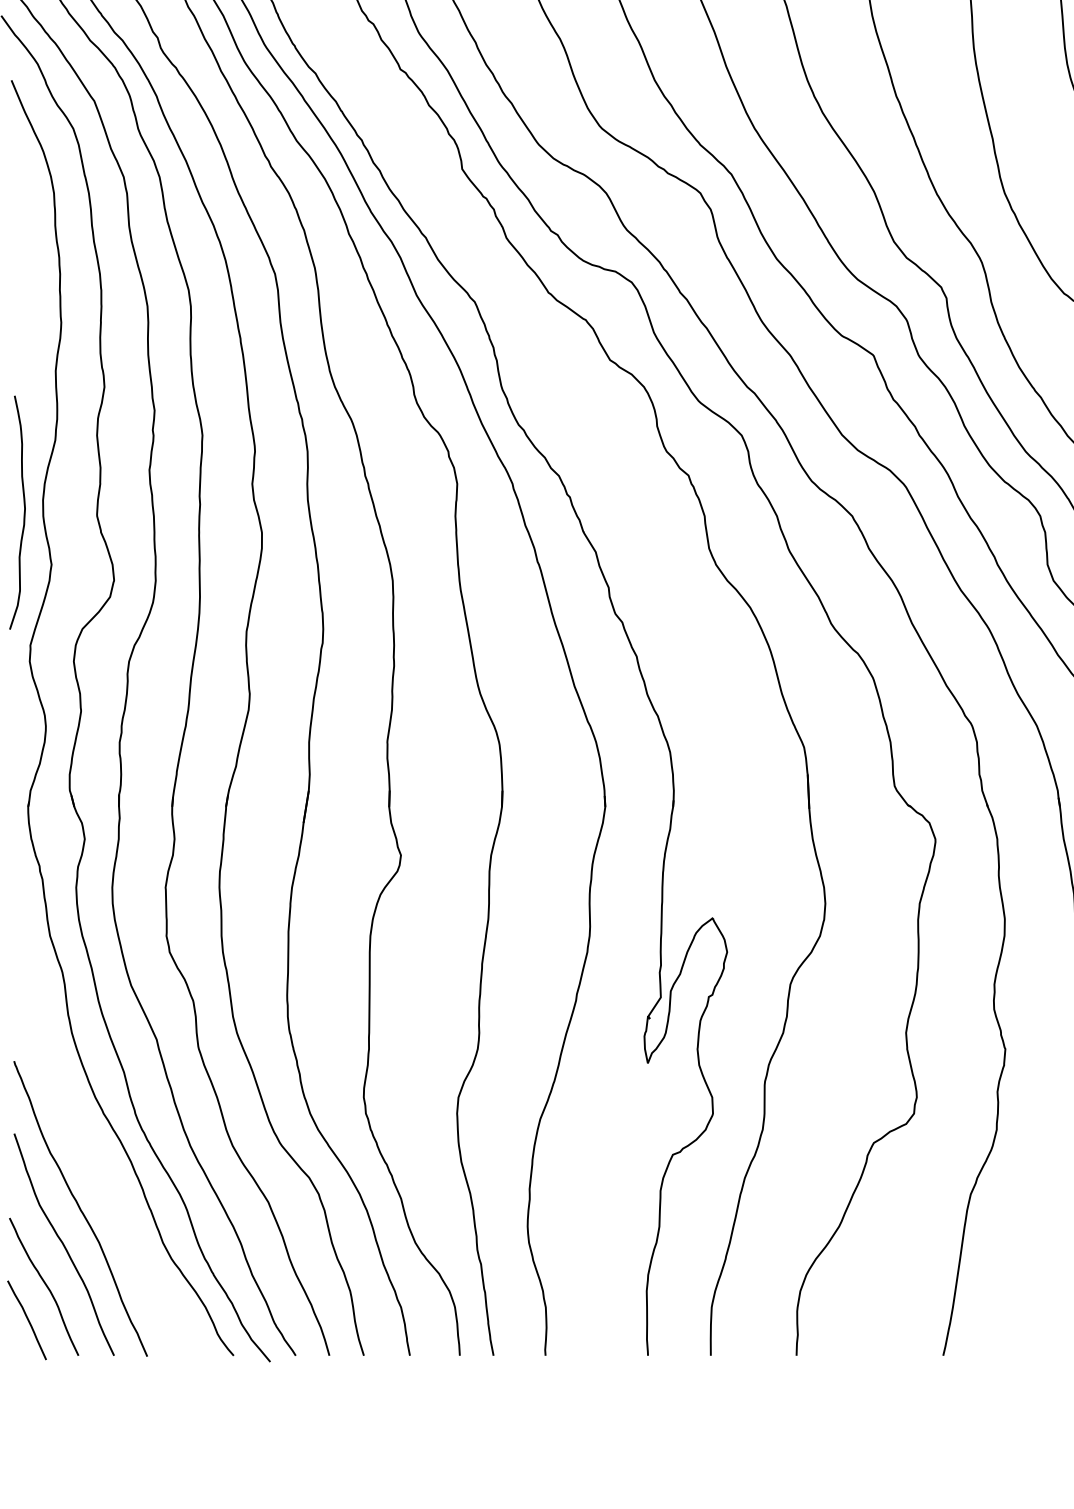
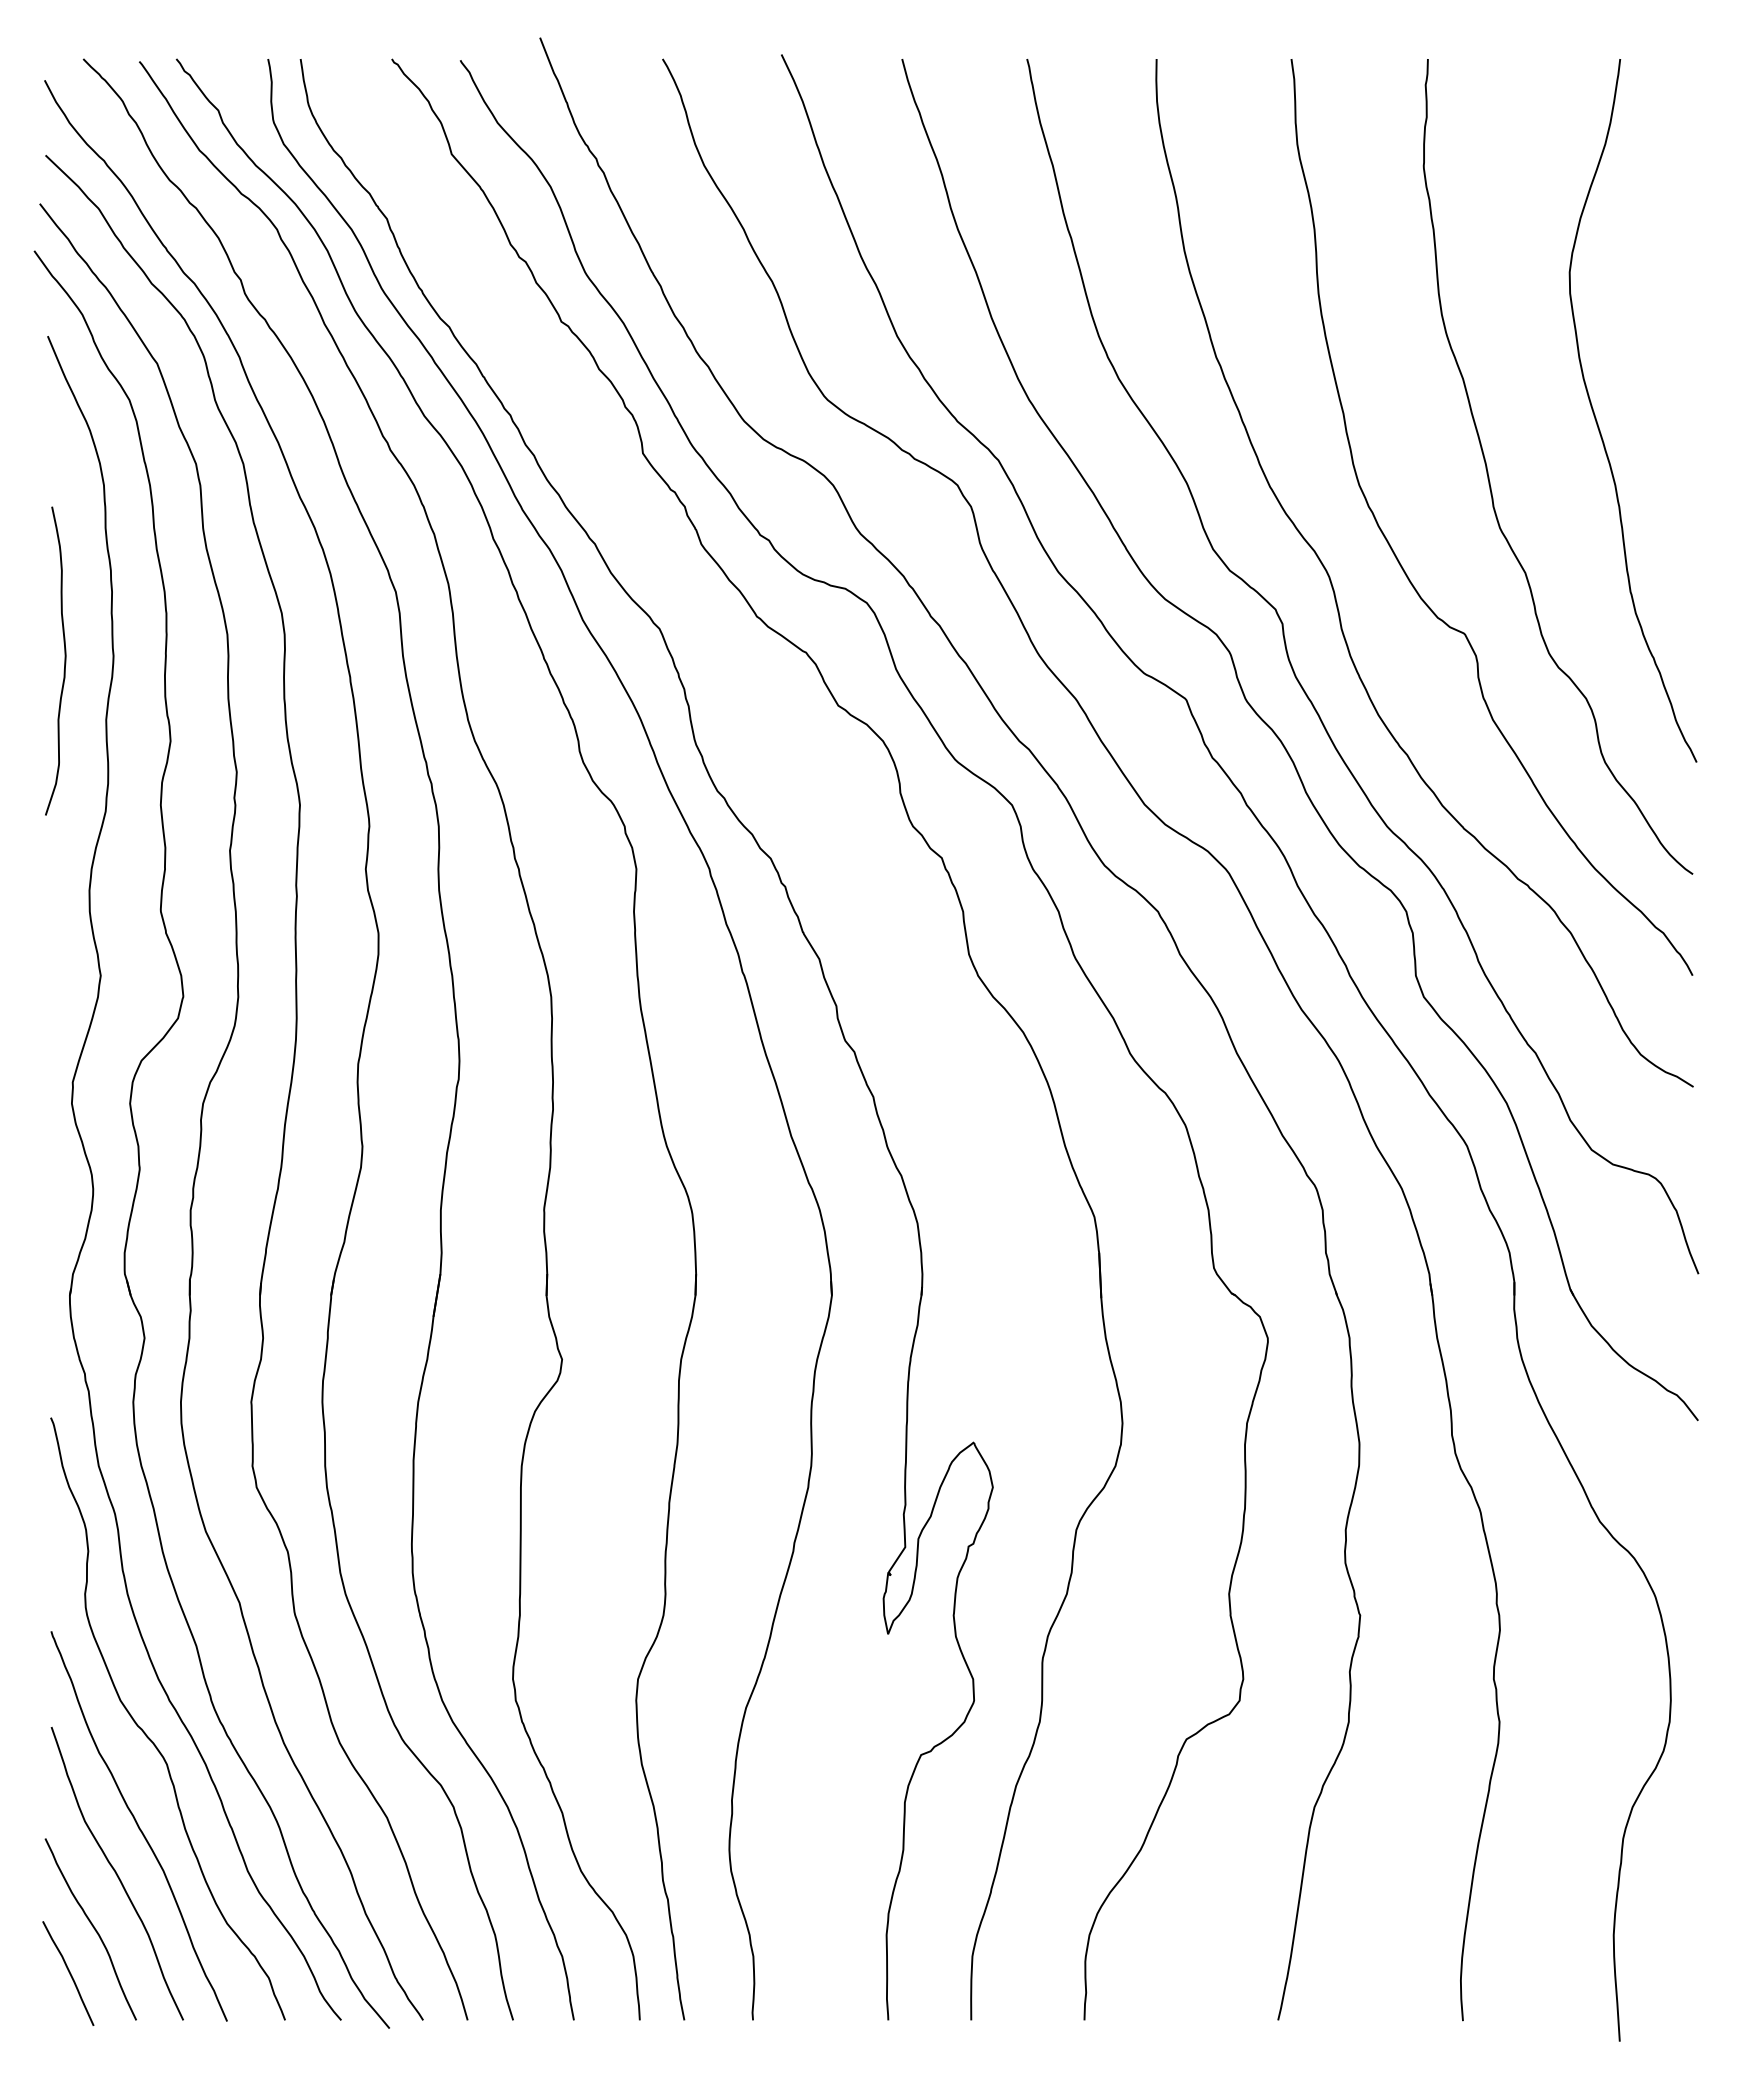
curve: (24, 512) -> (64, 660), moved
curve: (86, 1138) -> (146, 1733), added

